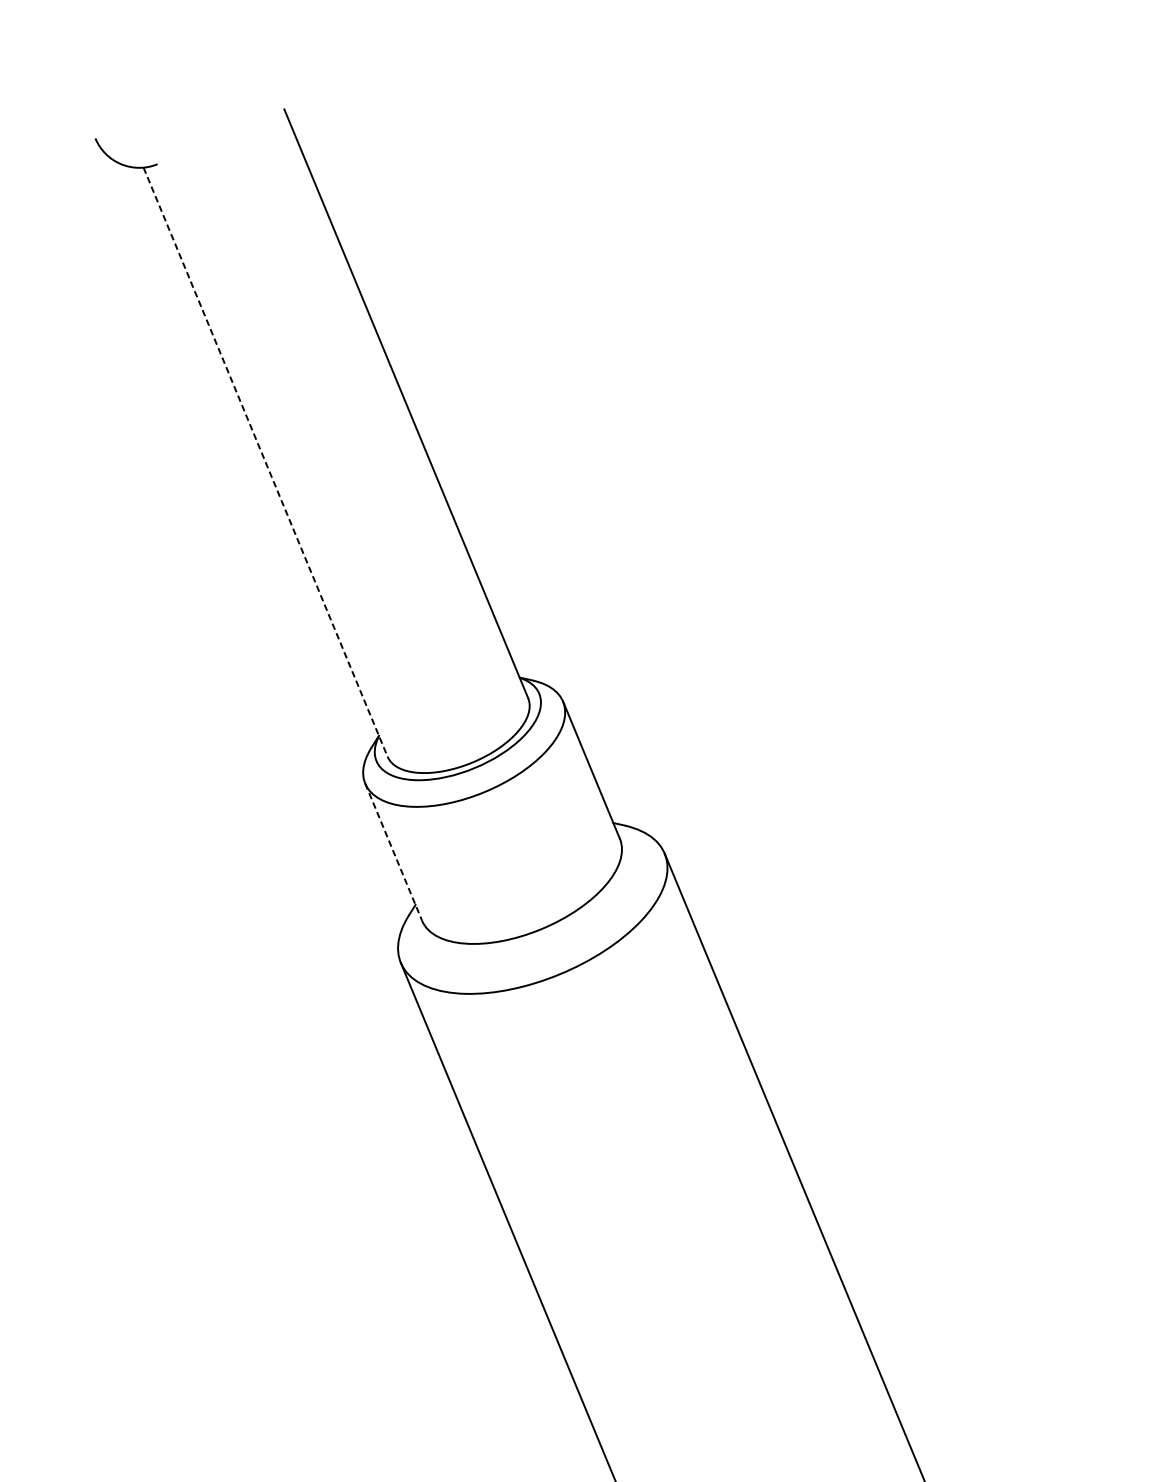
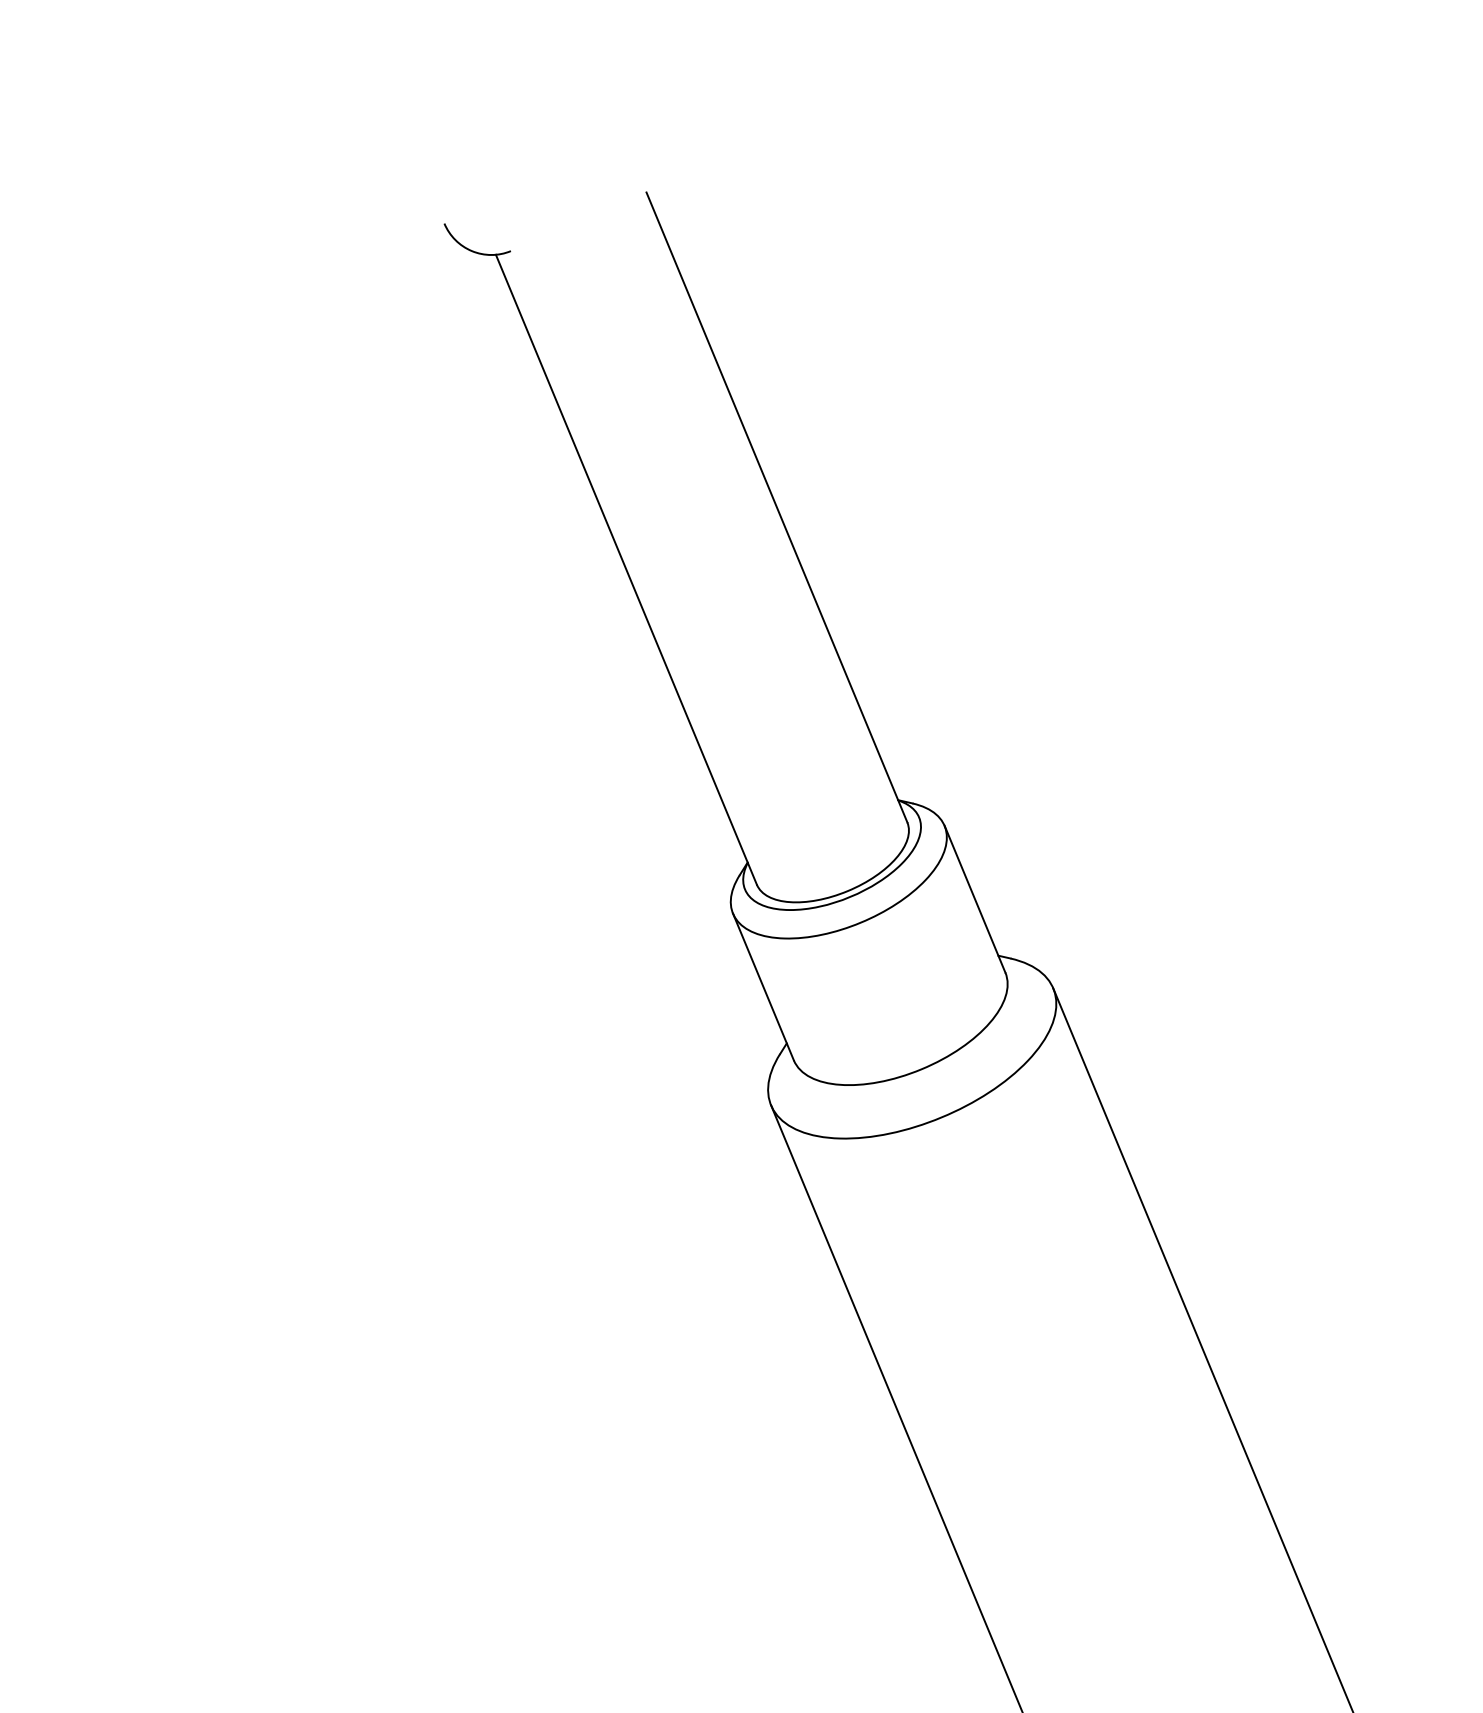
line: (265, 461) -> (626, 569), dashed -> solid
line: (393, 852) -> (763, 987), dashed -> solid

